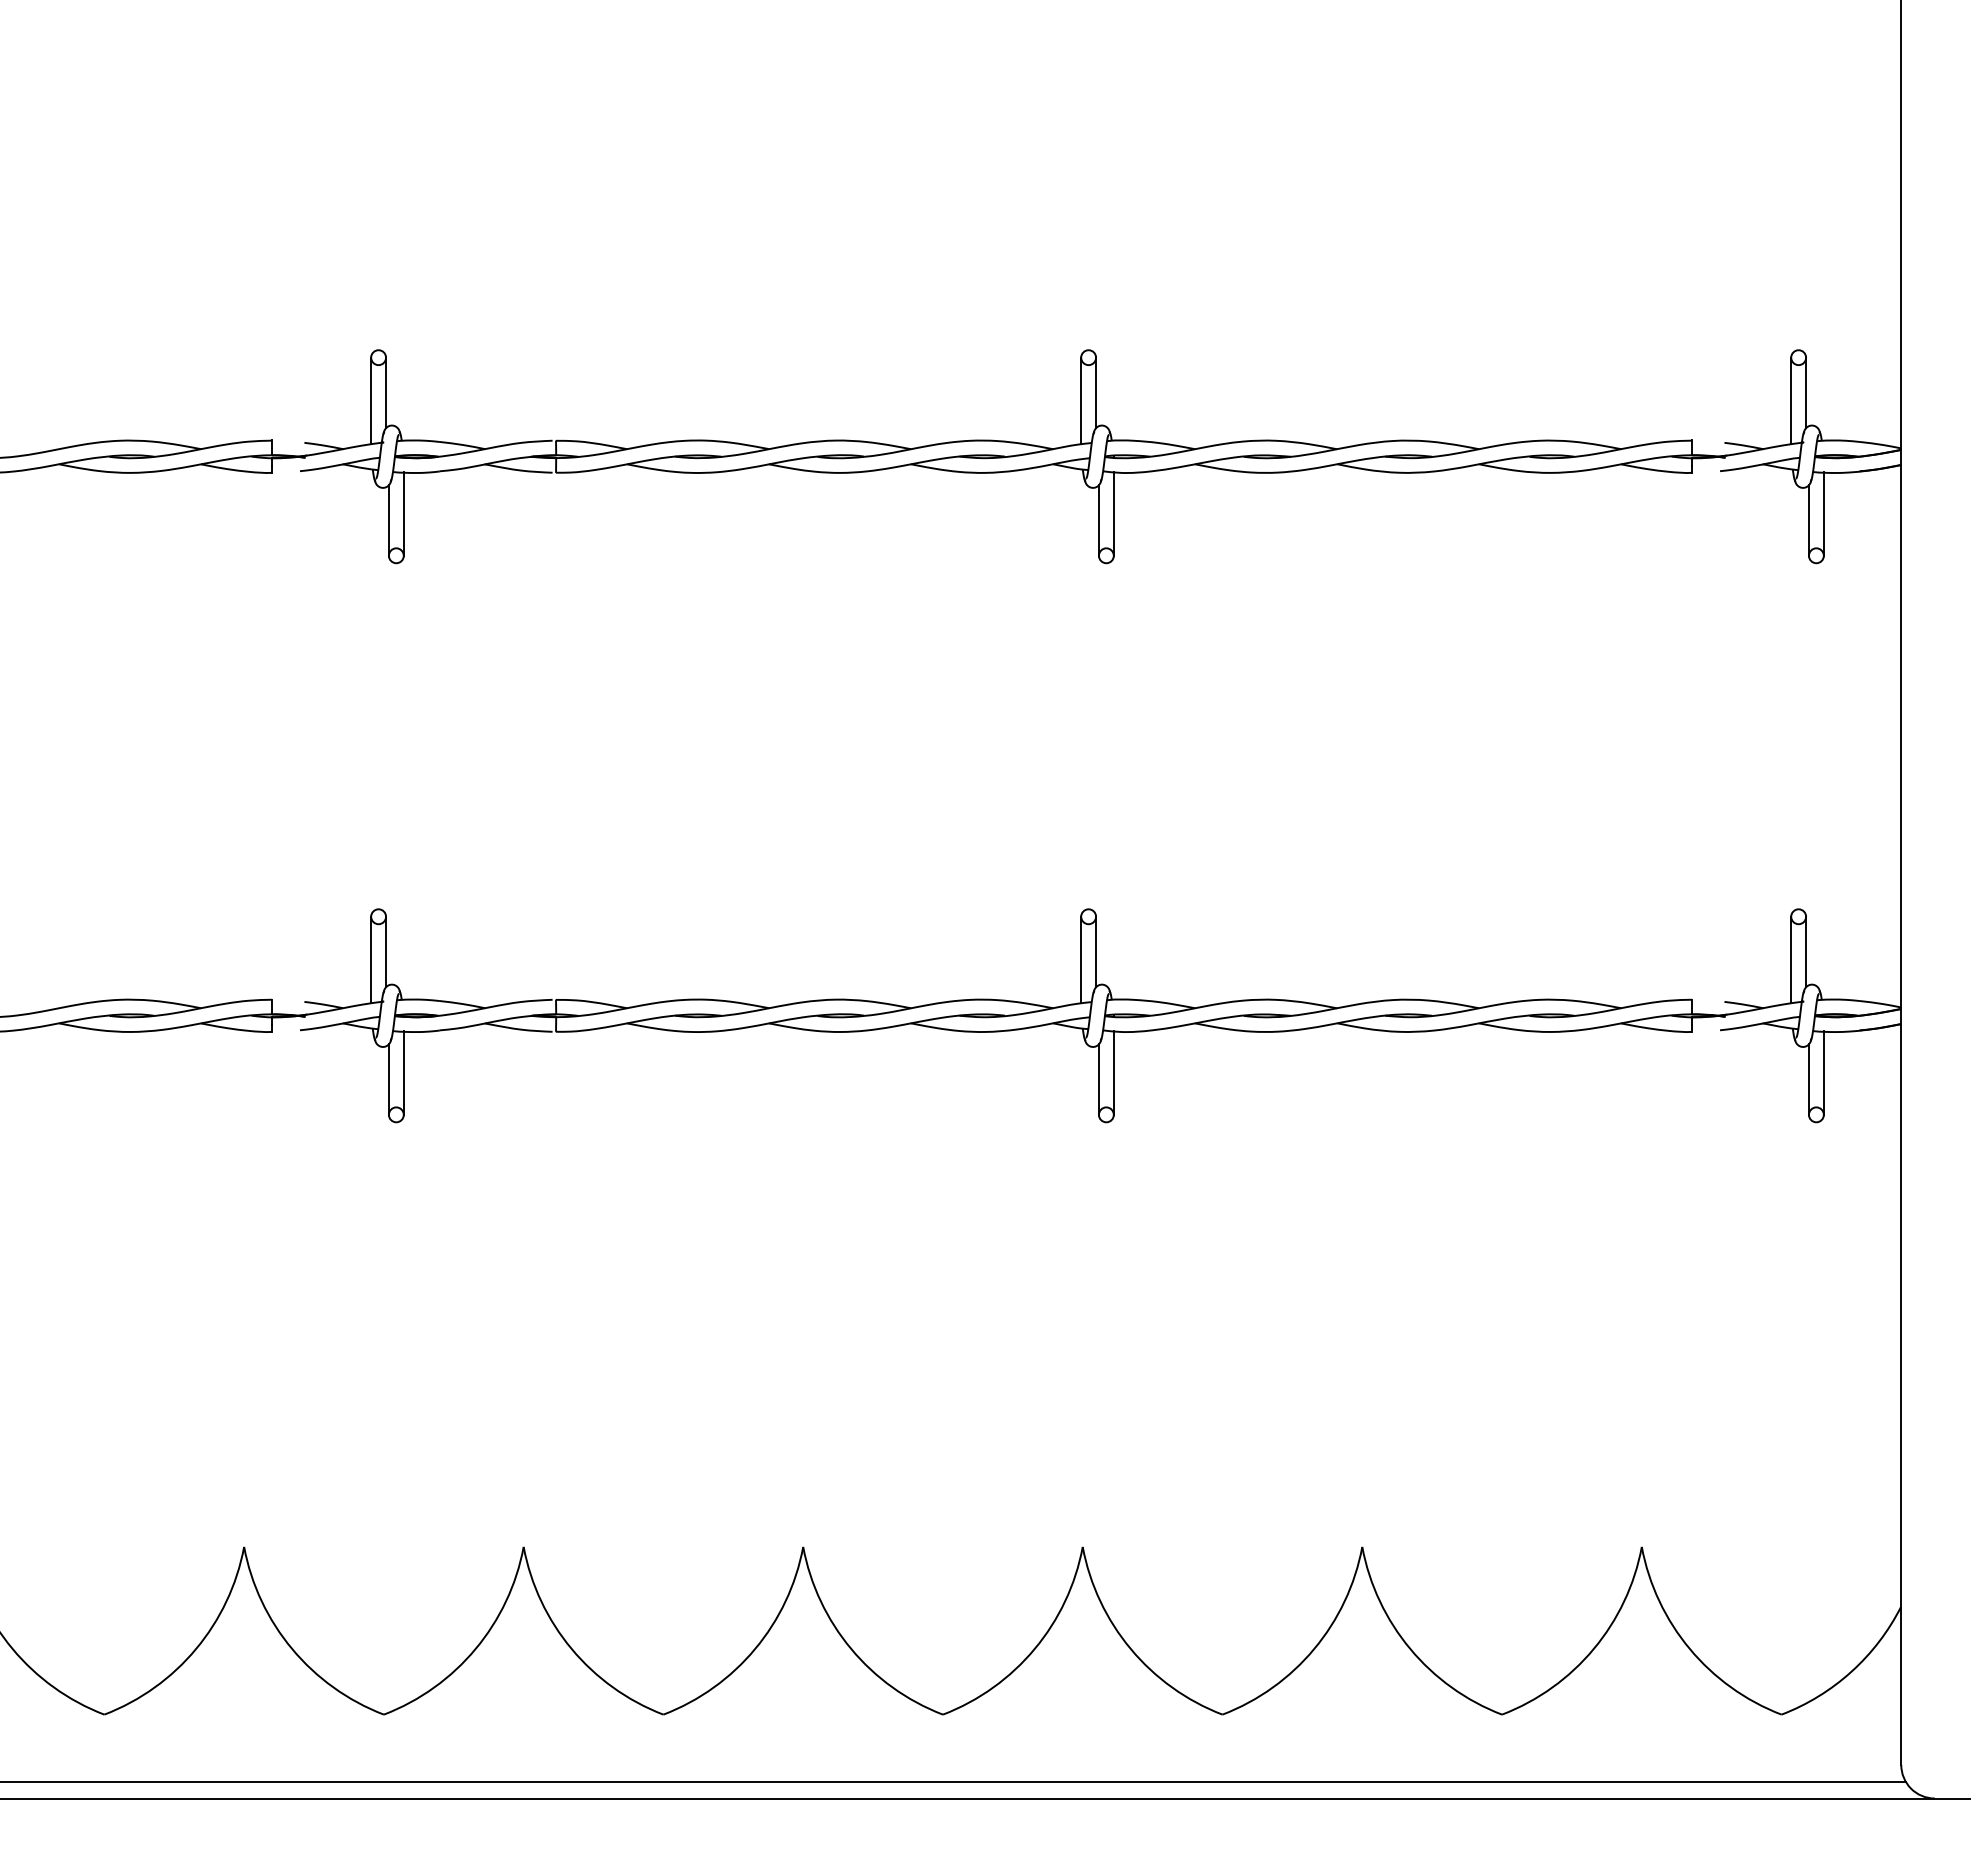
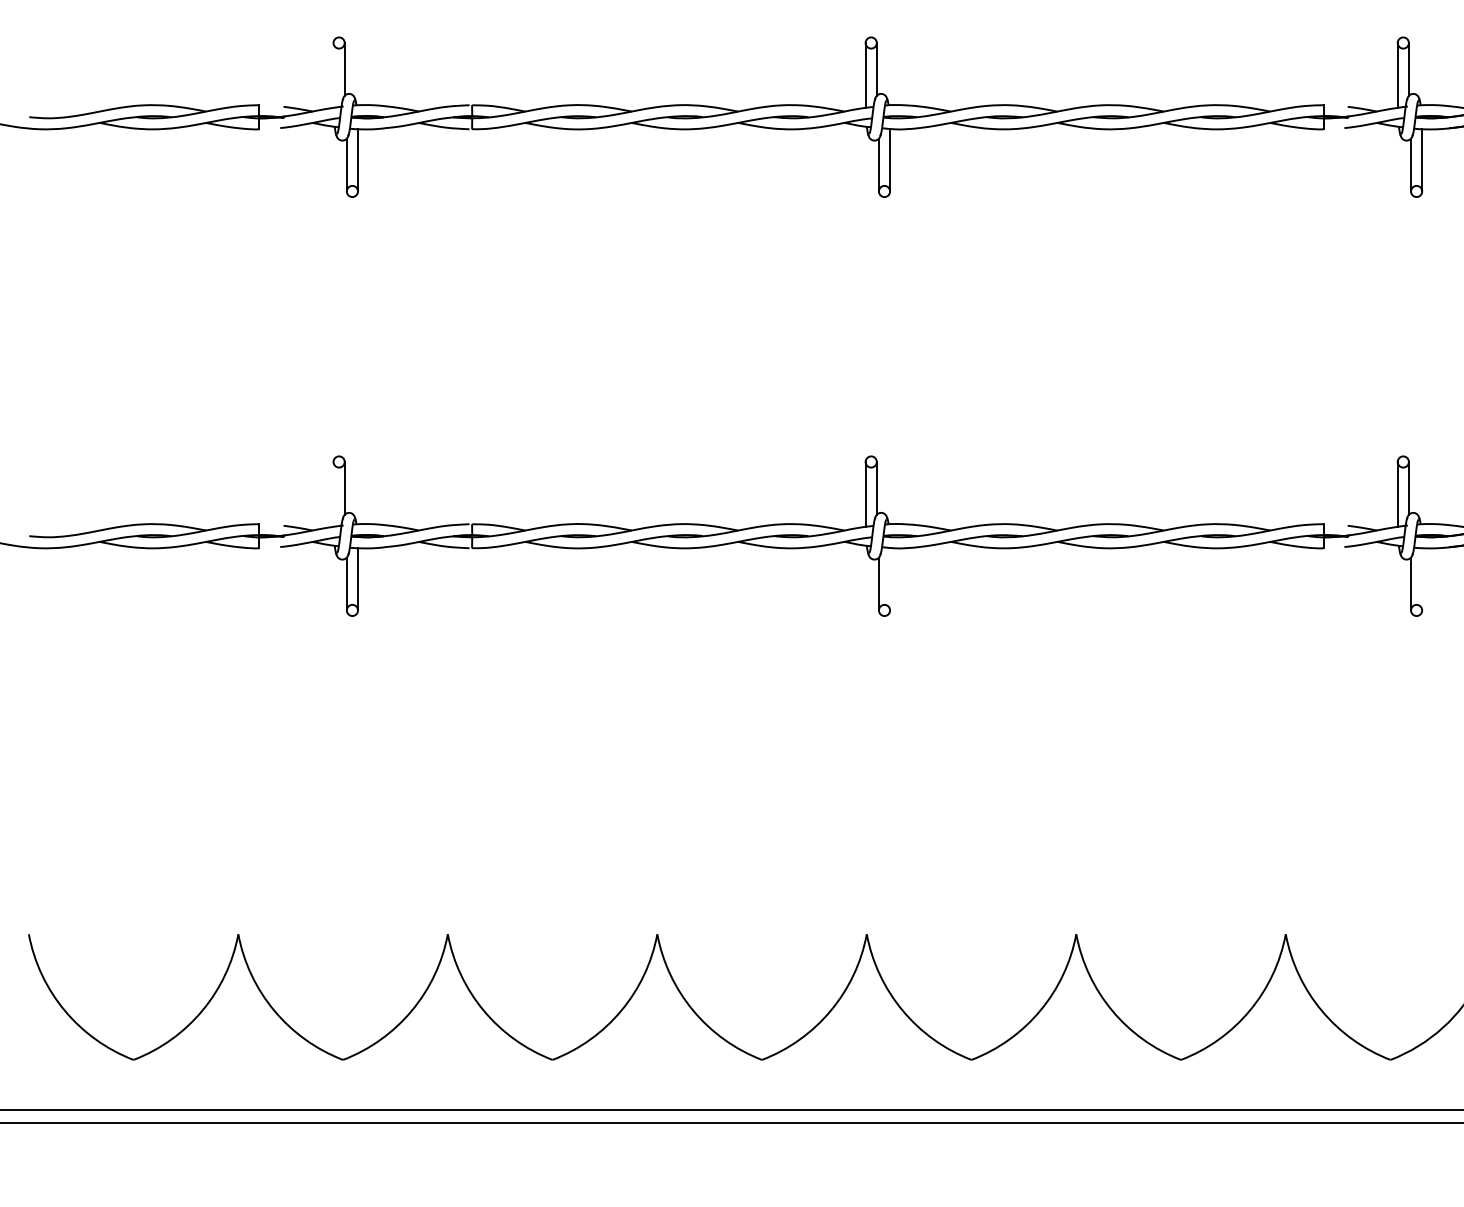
line: (371, 400) -> (333, 75), removed
line: (371, 959) -> (333, 494), removed
line: (1113, 1072) -> (889, 578), removed
line: (1823, 1072) -> (1421, 578), removed

